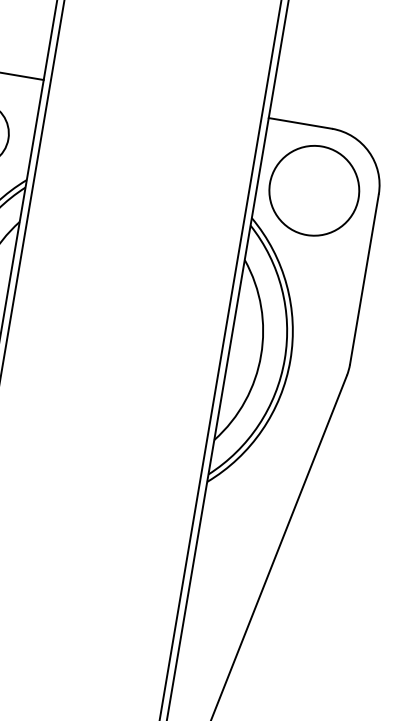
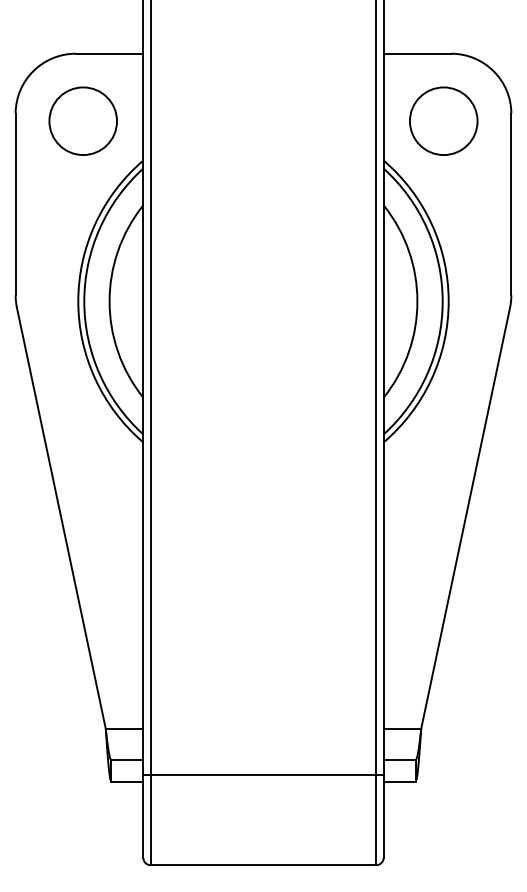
circle: (314, 190) -> (443, 121), size x0.71

